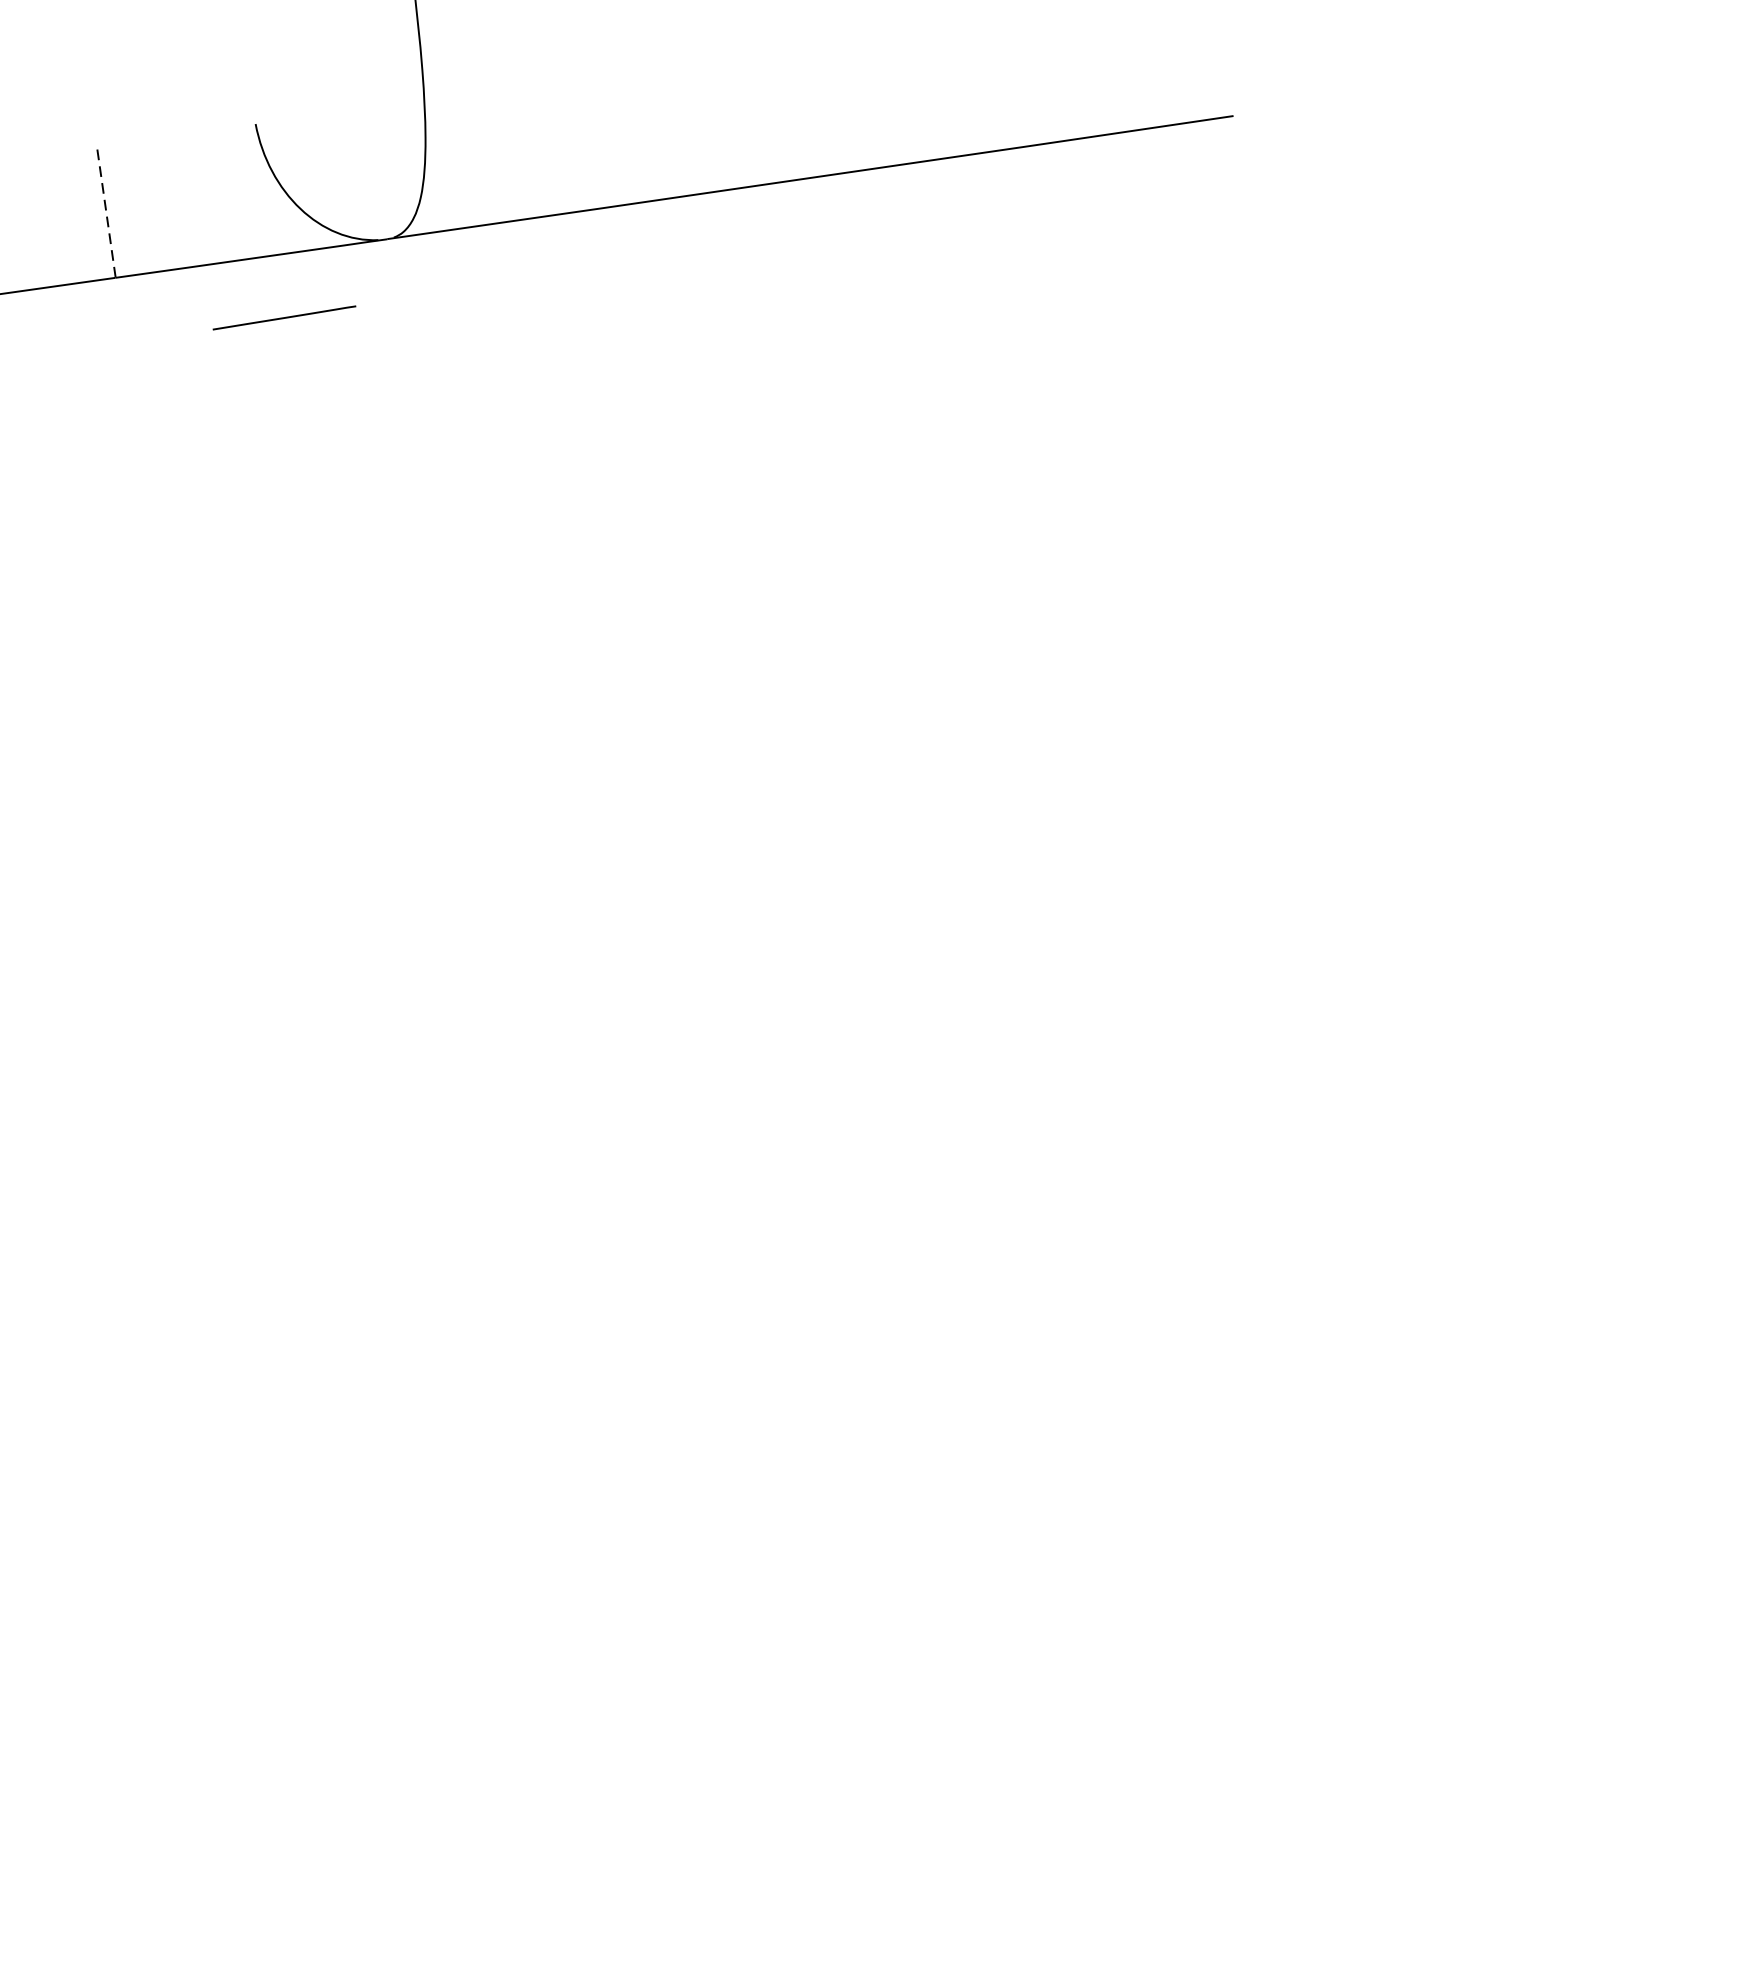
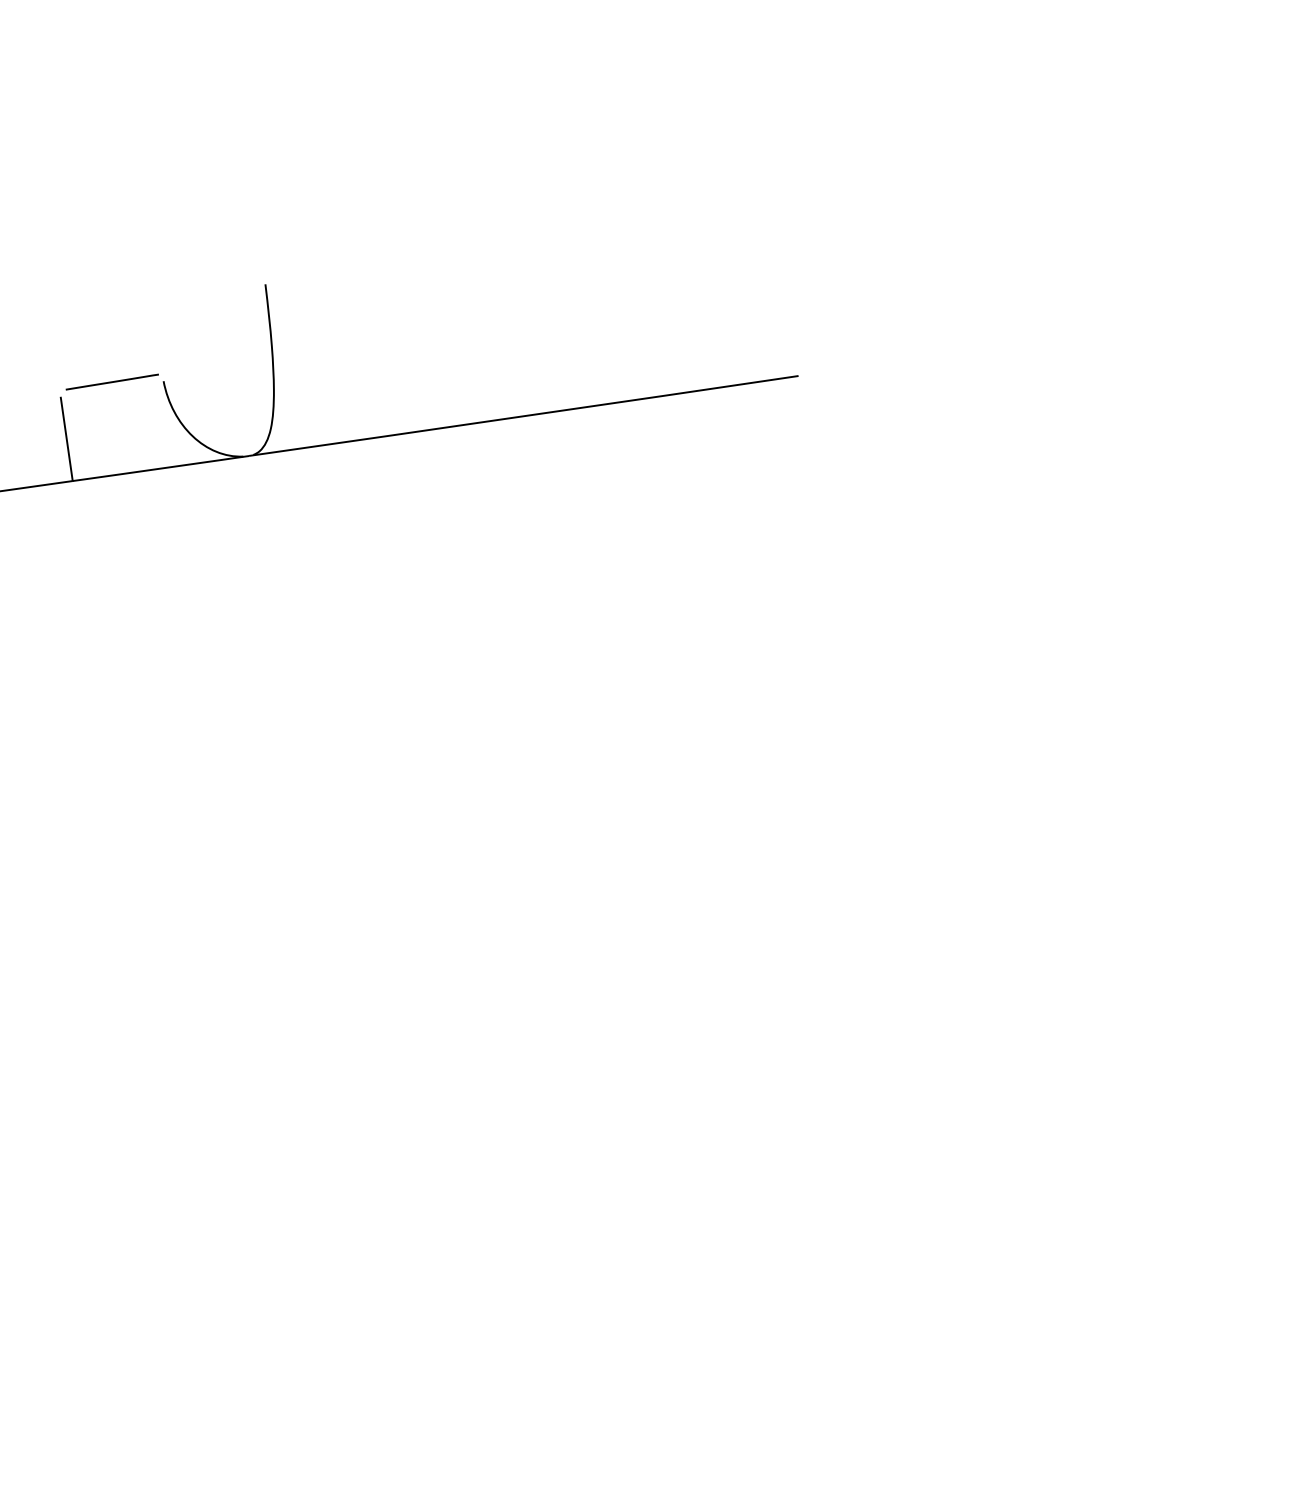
line: (106, 213) -> (66, 439), dashed -> solid
line: (283, 317) -> (111, 381), moved

